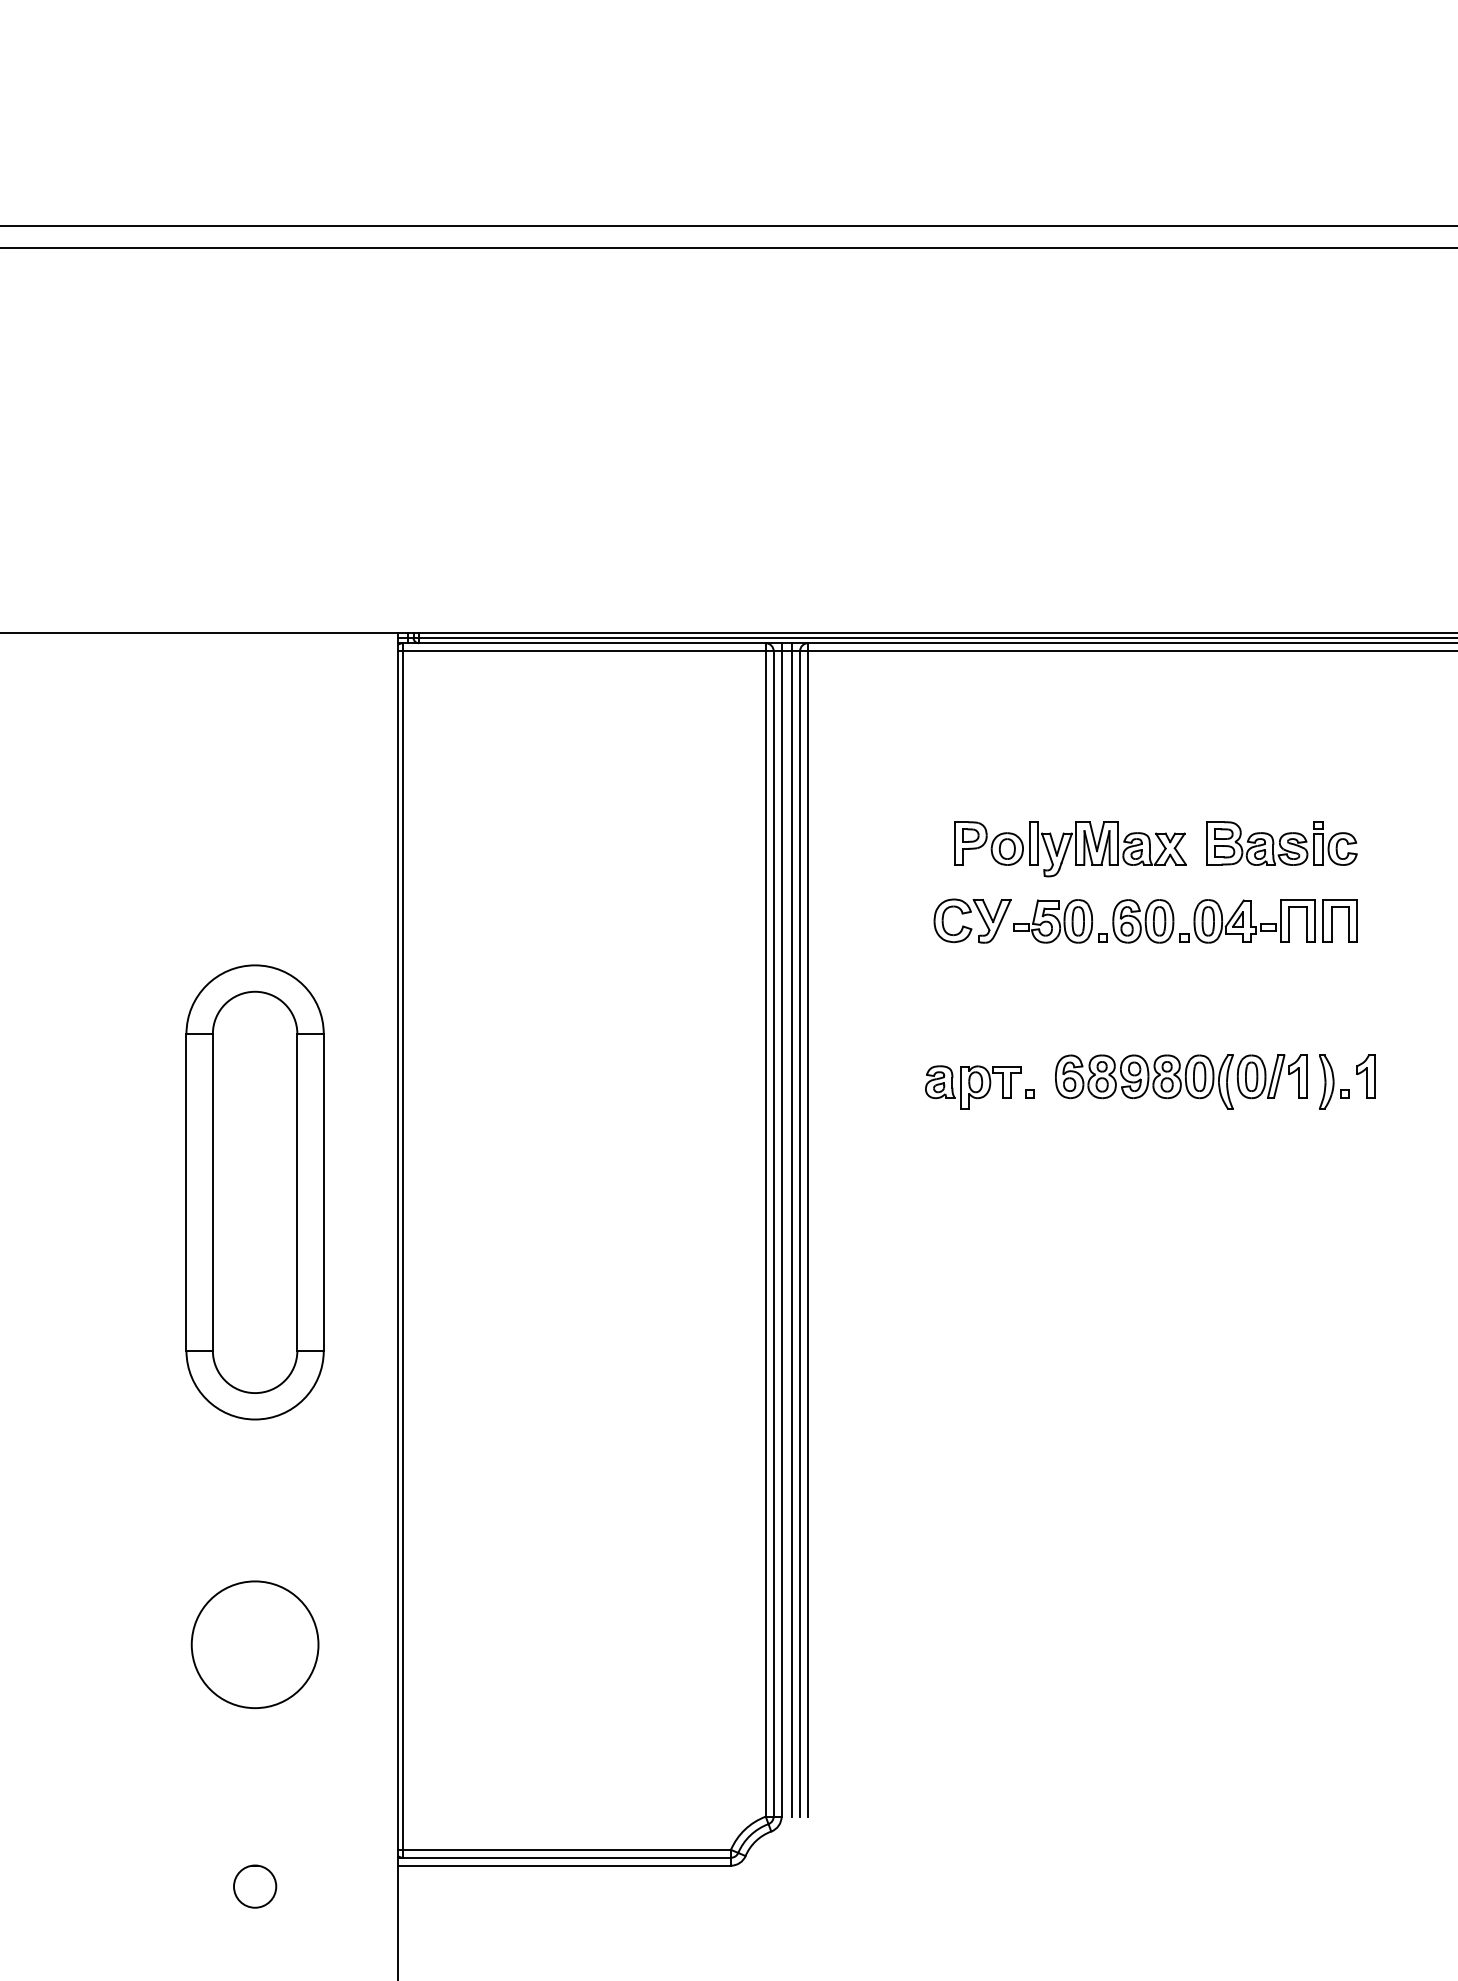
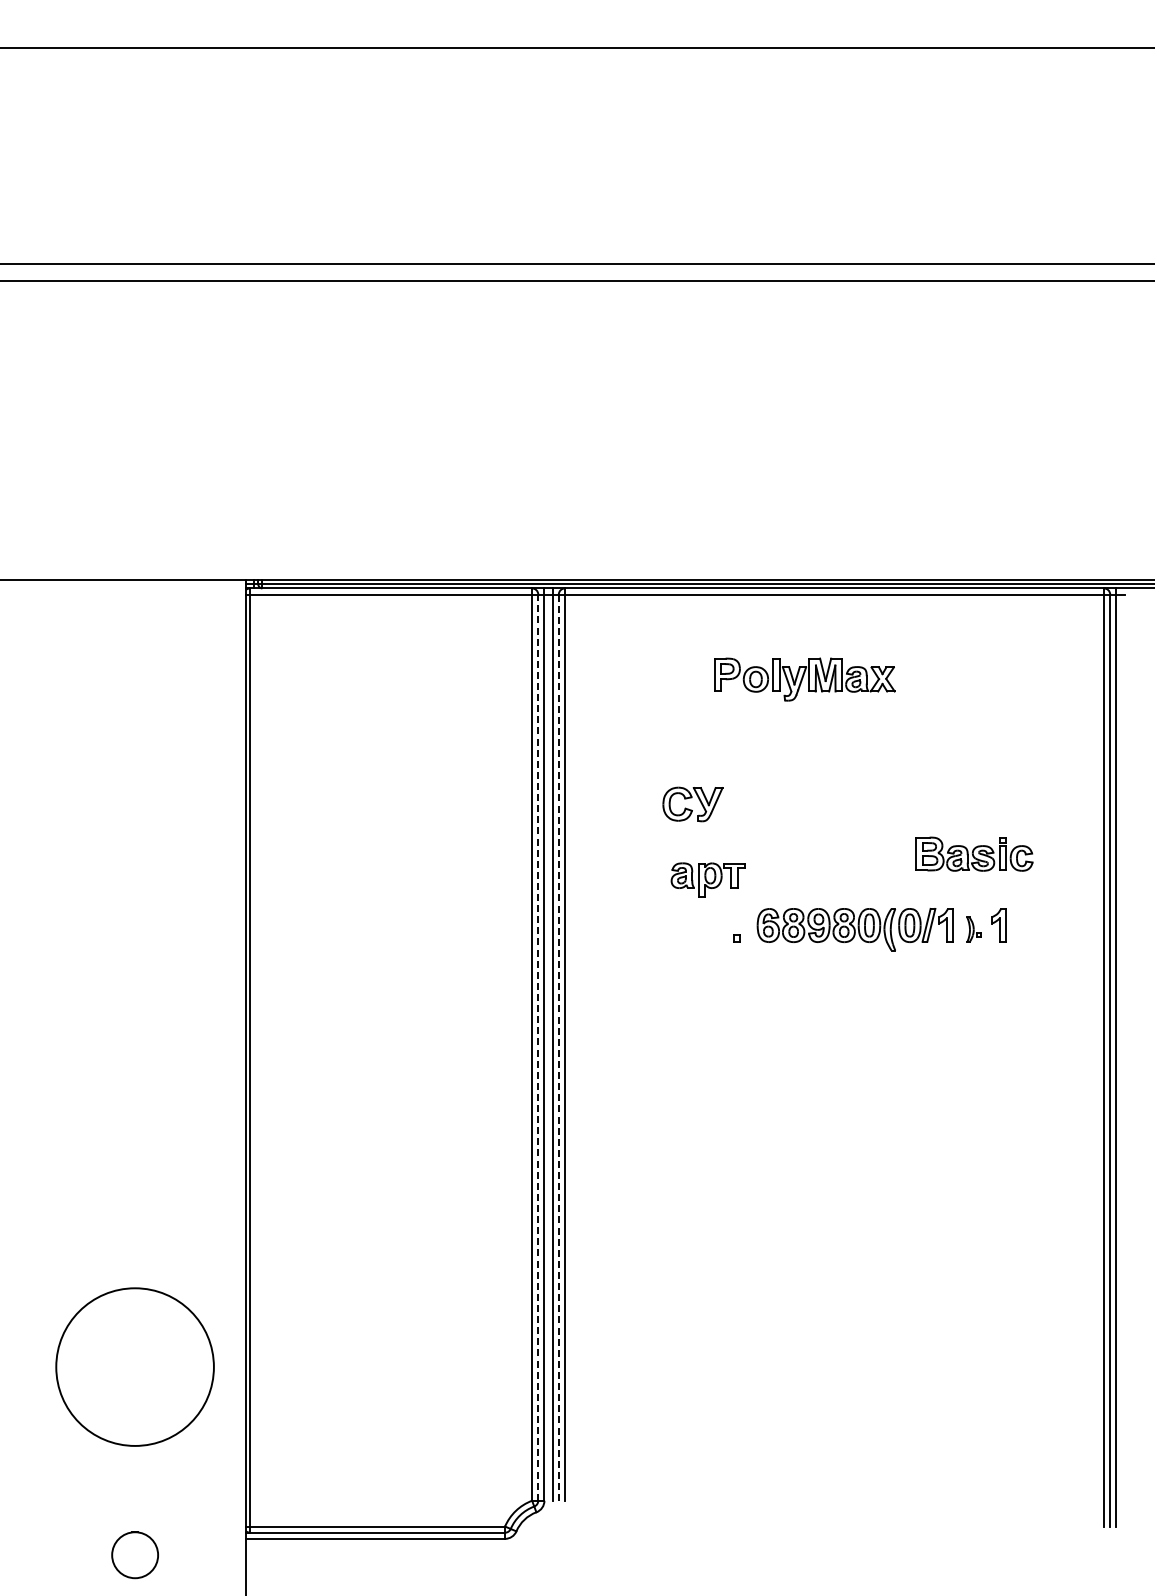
part: (1282, 842) -> (974, 853), moved
part: (1069, 849) -> (804, 679), moved
part: (1185, 921) -> (858, 804), removed
part: (1333, 1081) -> (973, 929), size x0.6
part: (972, 1087) -> (707, 879), moved
part: (254, 1192) -> (134, 1015), removed
line: (773, 1233) -> (538, 1047), solid -> dashed
line: (799, 1234) -> (558, 1048), solid -> dashed
circle: (254, 1643) -> (134, 1366), size x1.6
part: (254, 1885) -> (134, 1554), size x1.4

